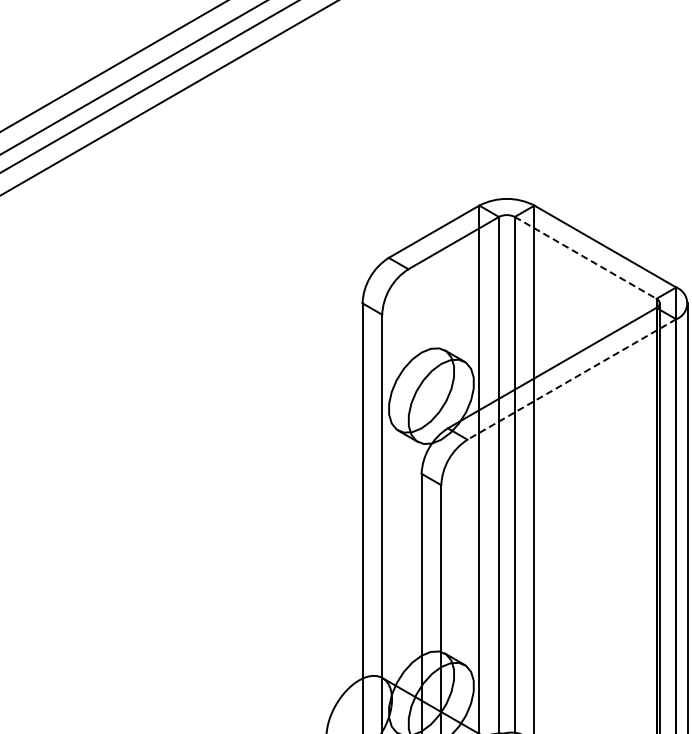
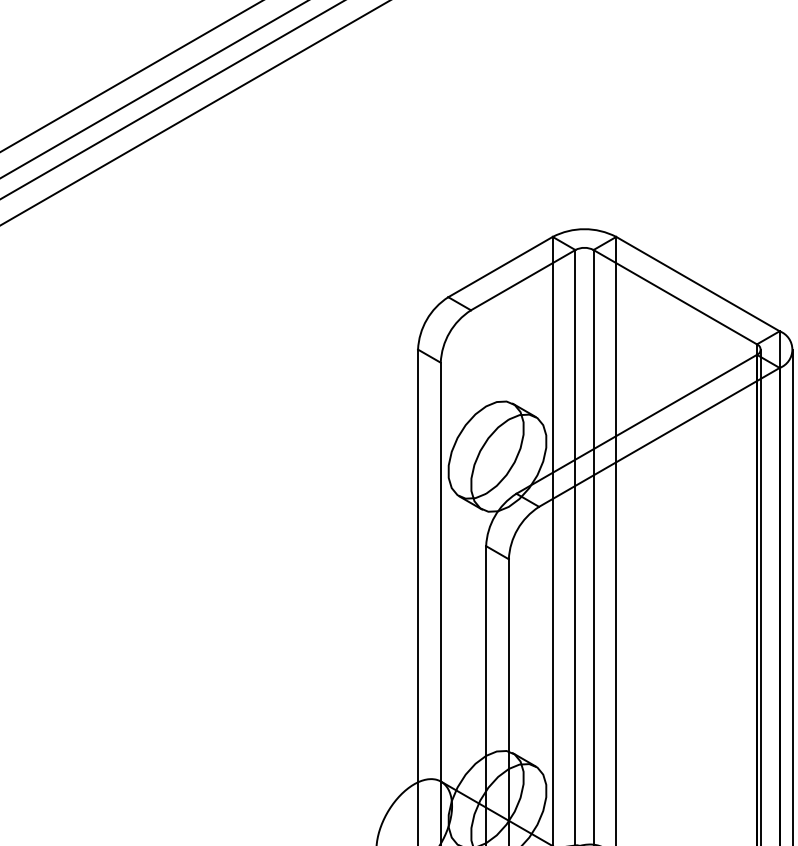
line: (585, 257) -> (675, 296), dashed -> solid
line: (571, 379) -> (658, 437), dashed -> solid

